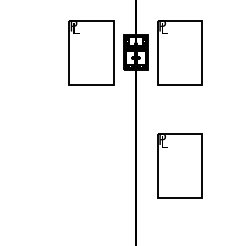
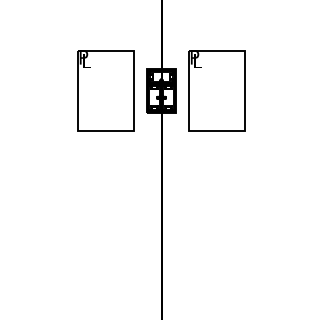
part: (179, 165) -> (216, 232), removed

